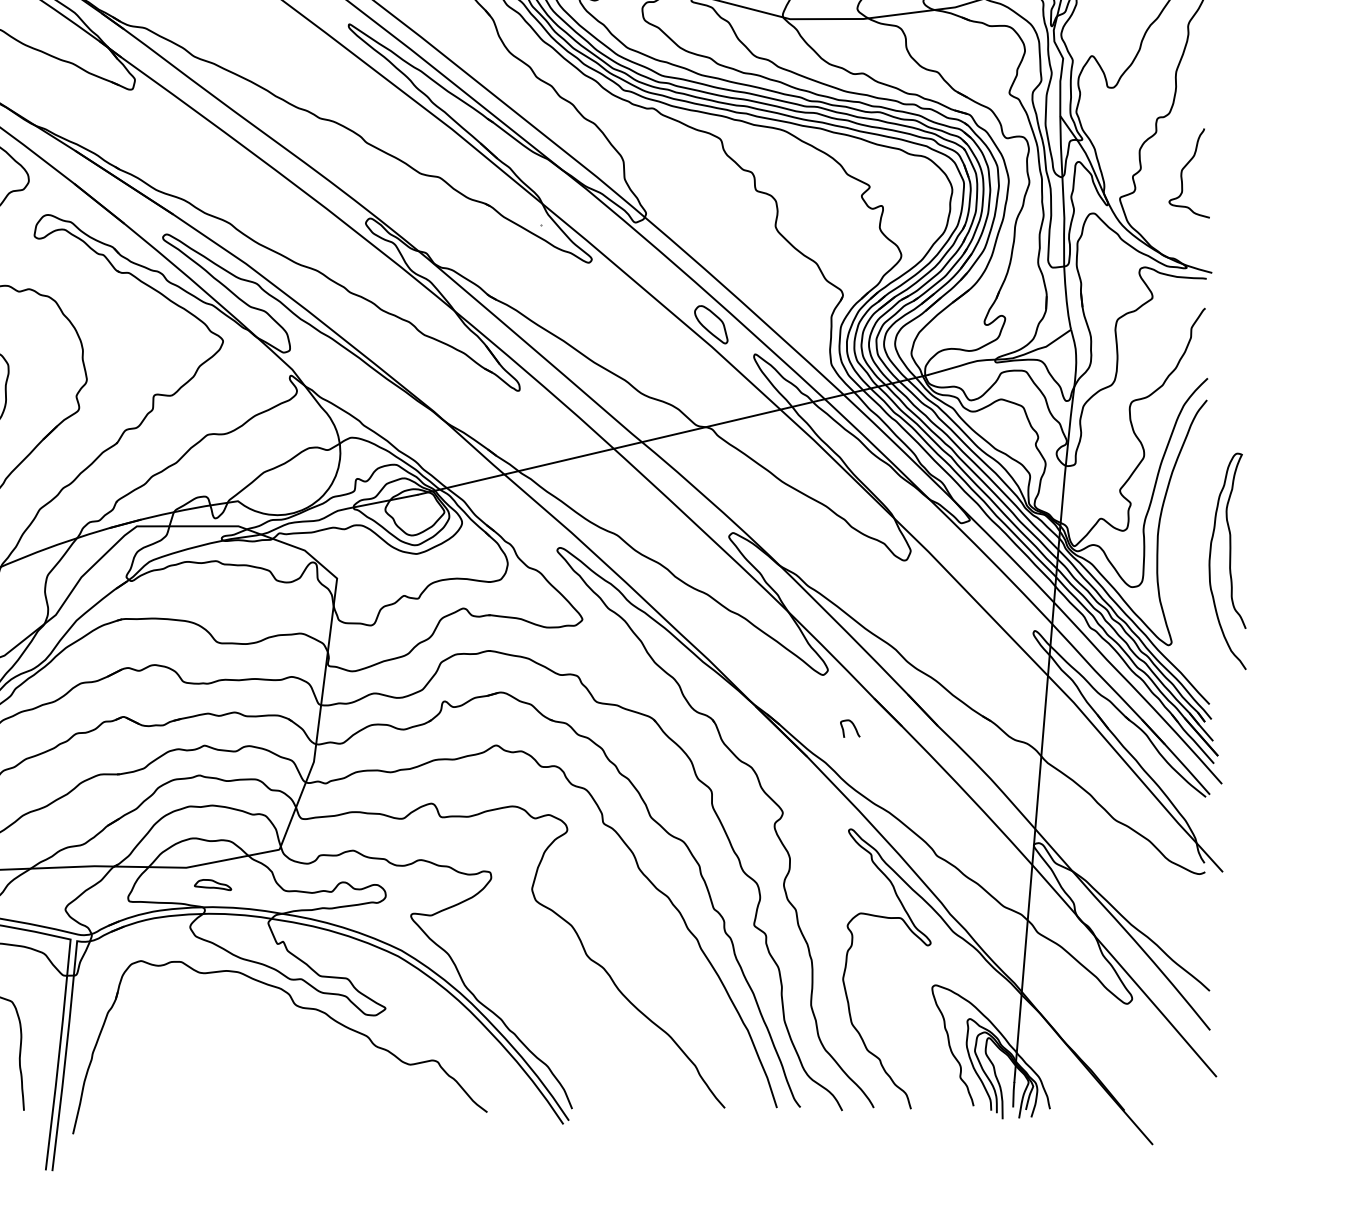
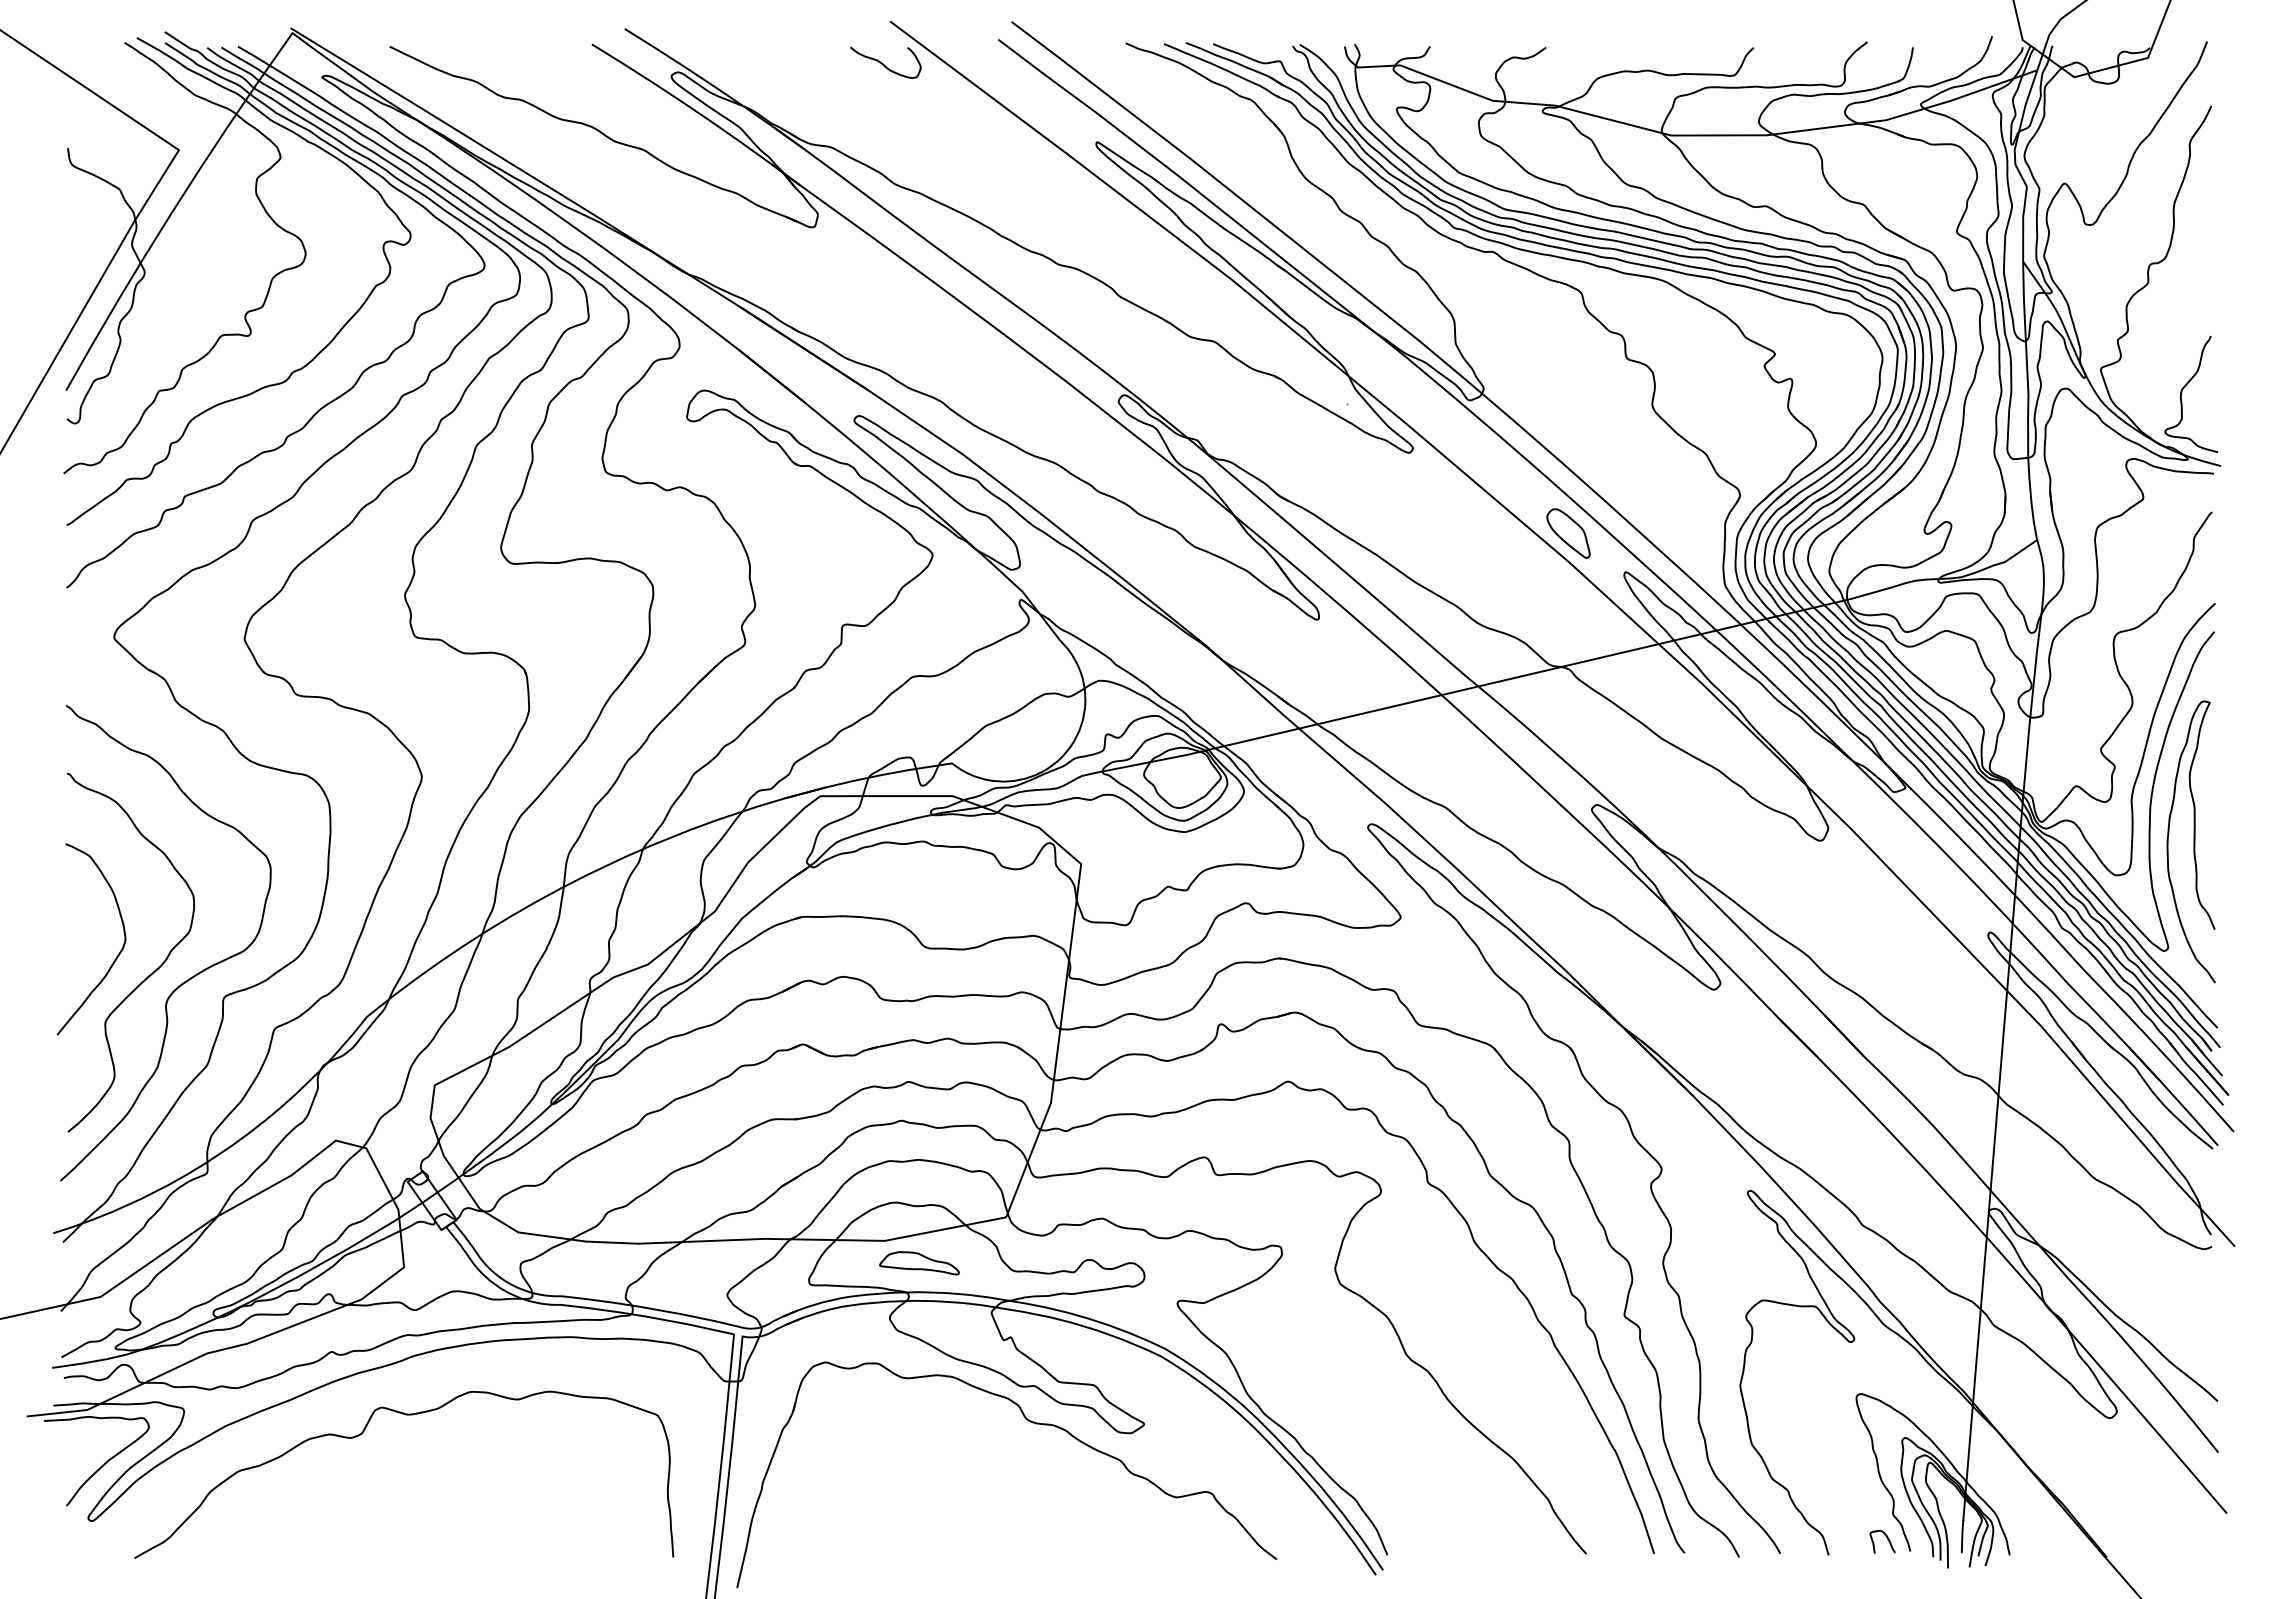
curve: (1184, 168) -> (2185, 387), moved
curve: (1229, 561) -> (2193, 841), moved
curve: (854, 726) -> (1887, 1539), moved
part: (213, 885) -> (919, 1263), size x1.67

